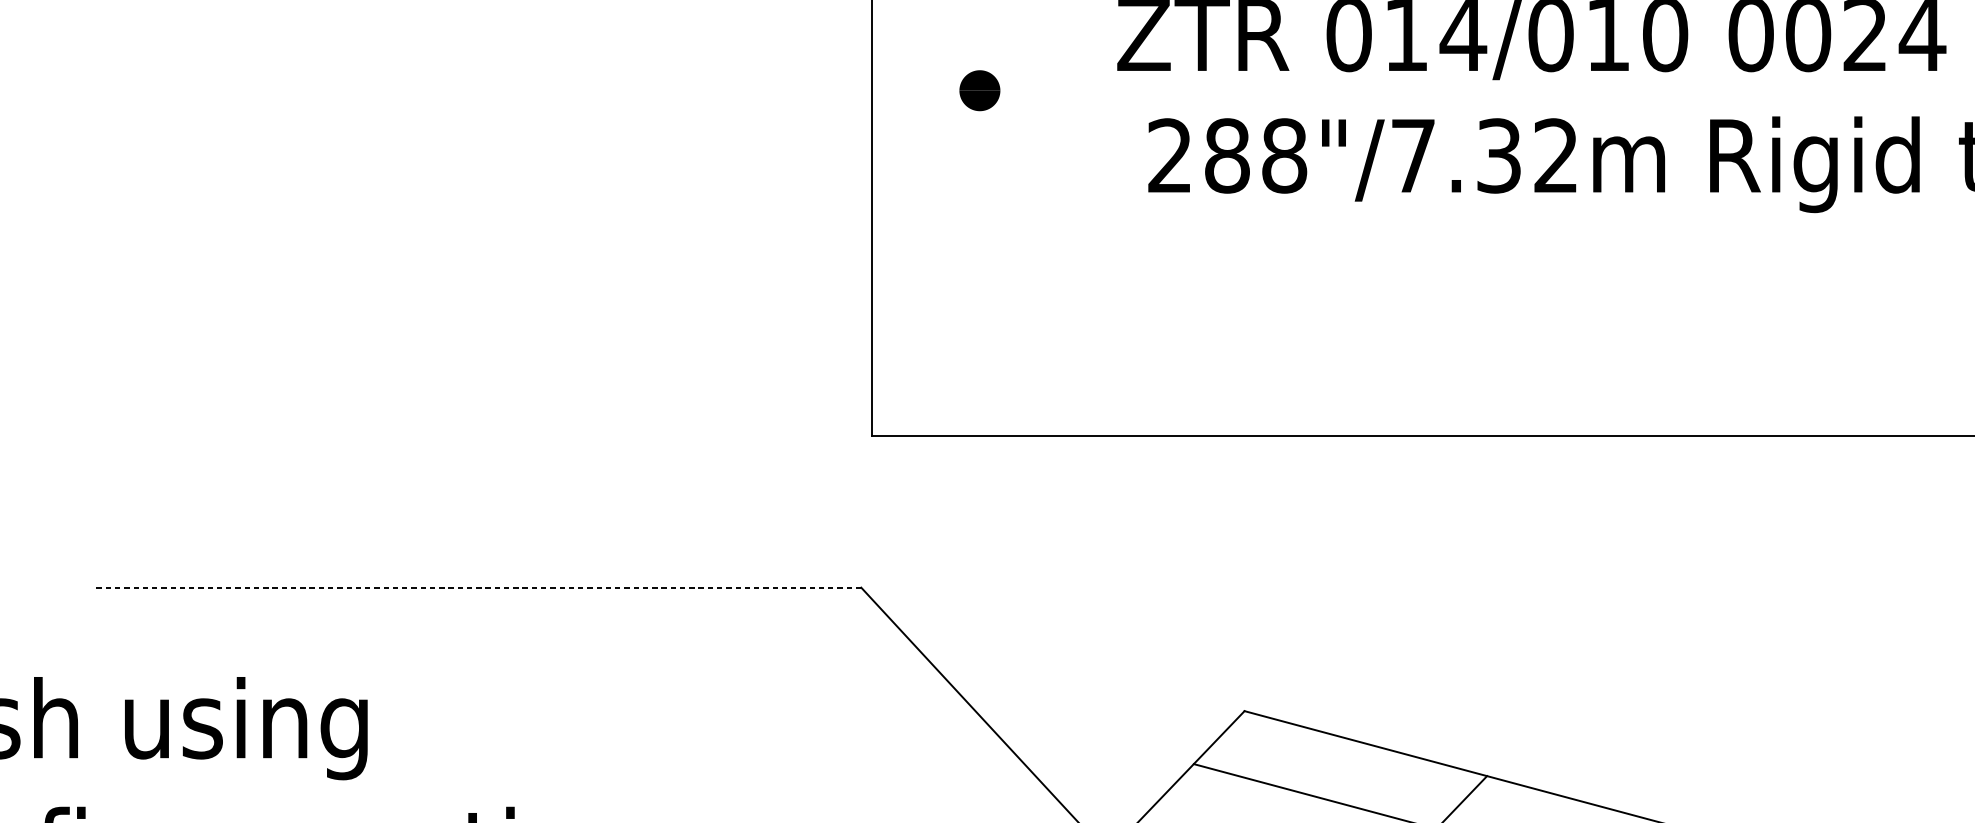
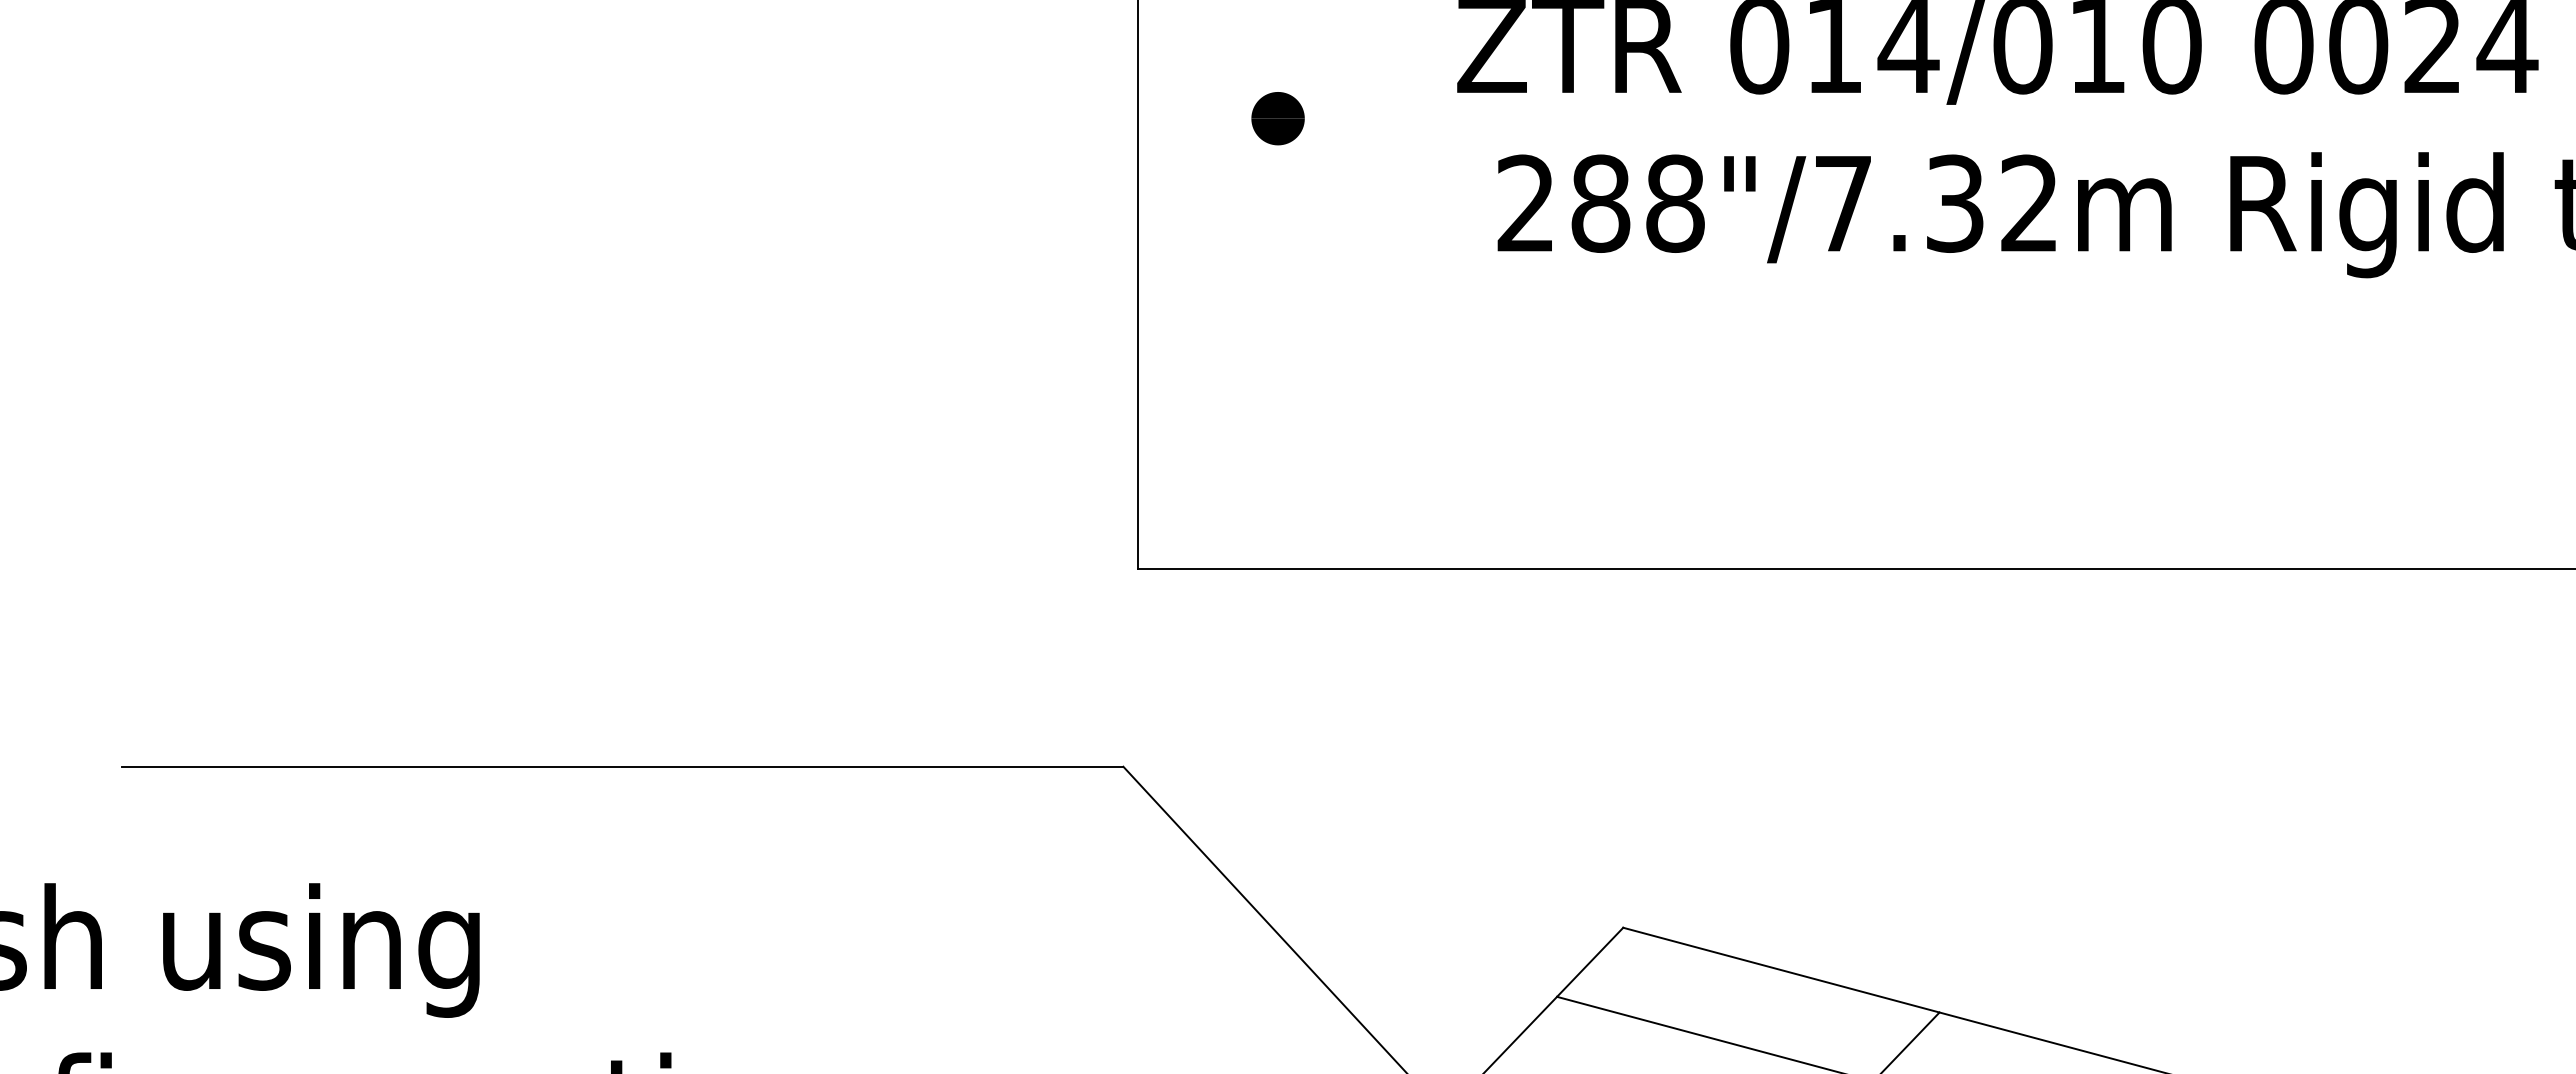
line: (477, 587) -> (622, 766), dashed -> solid

